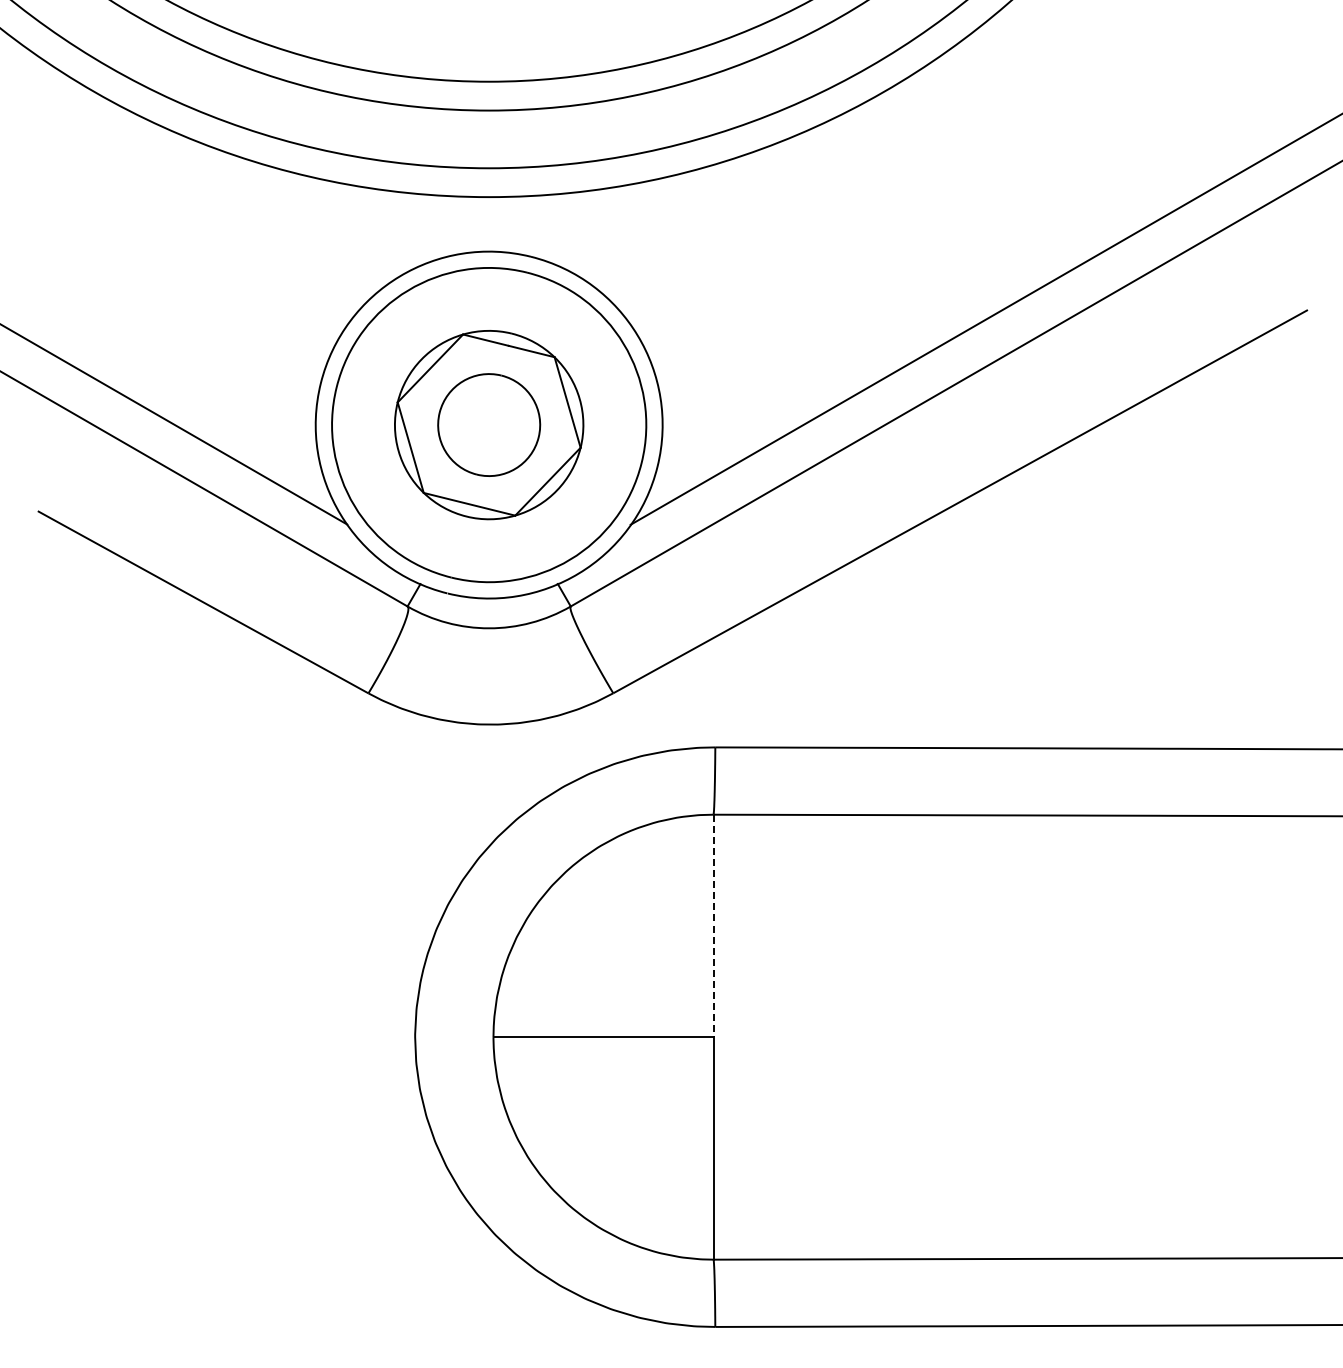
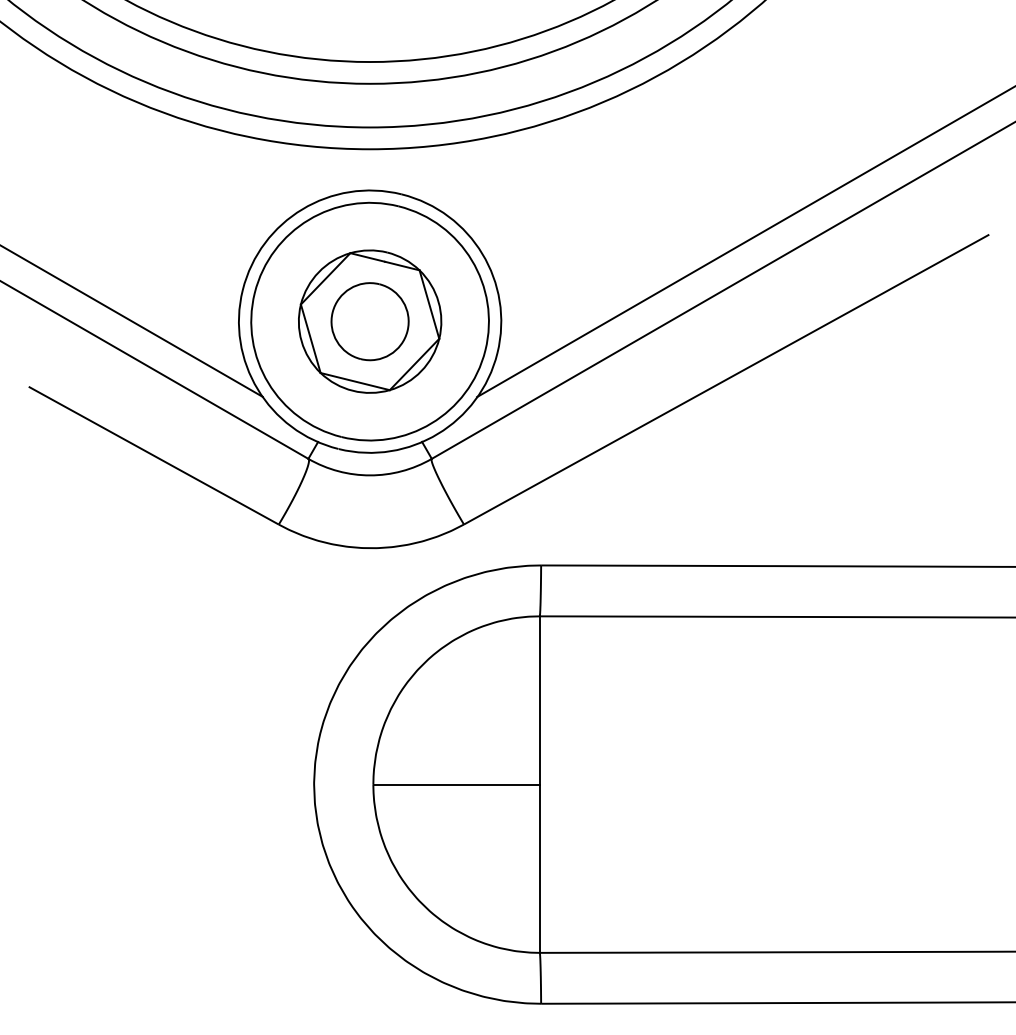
line: (713, 926) -> (539, 700), dashed -> solid

